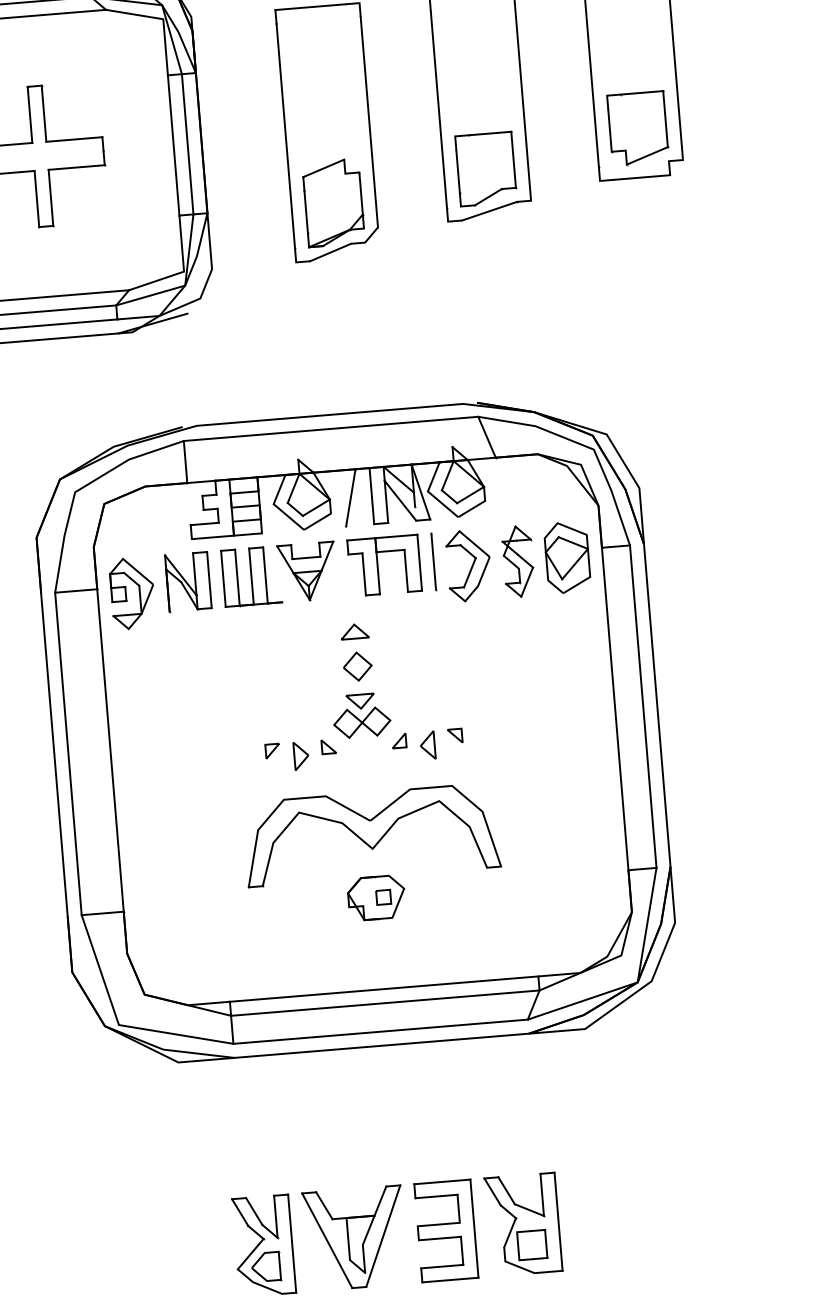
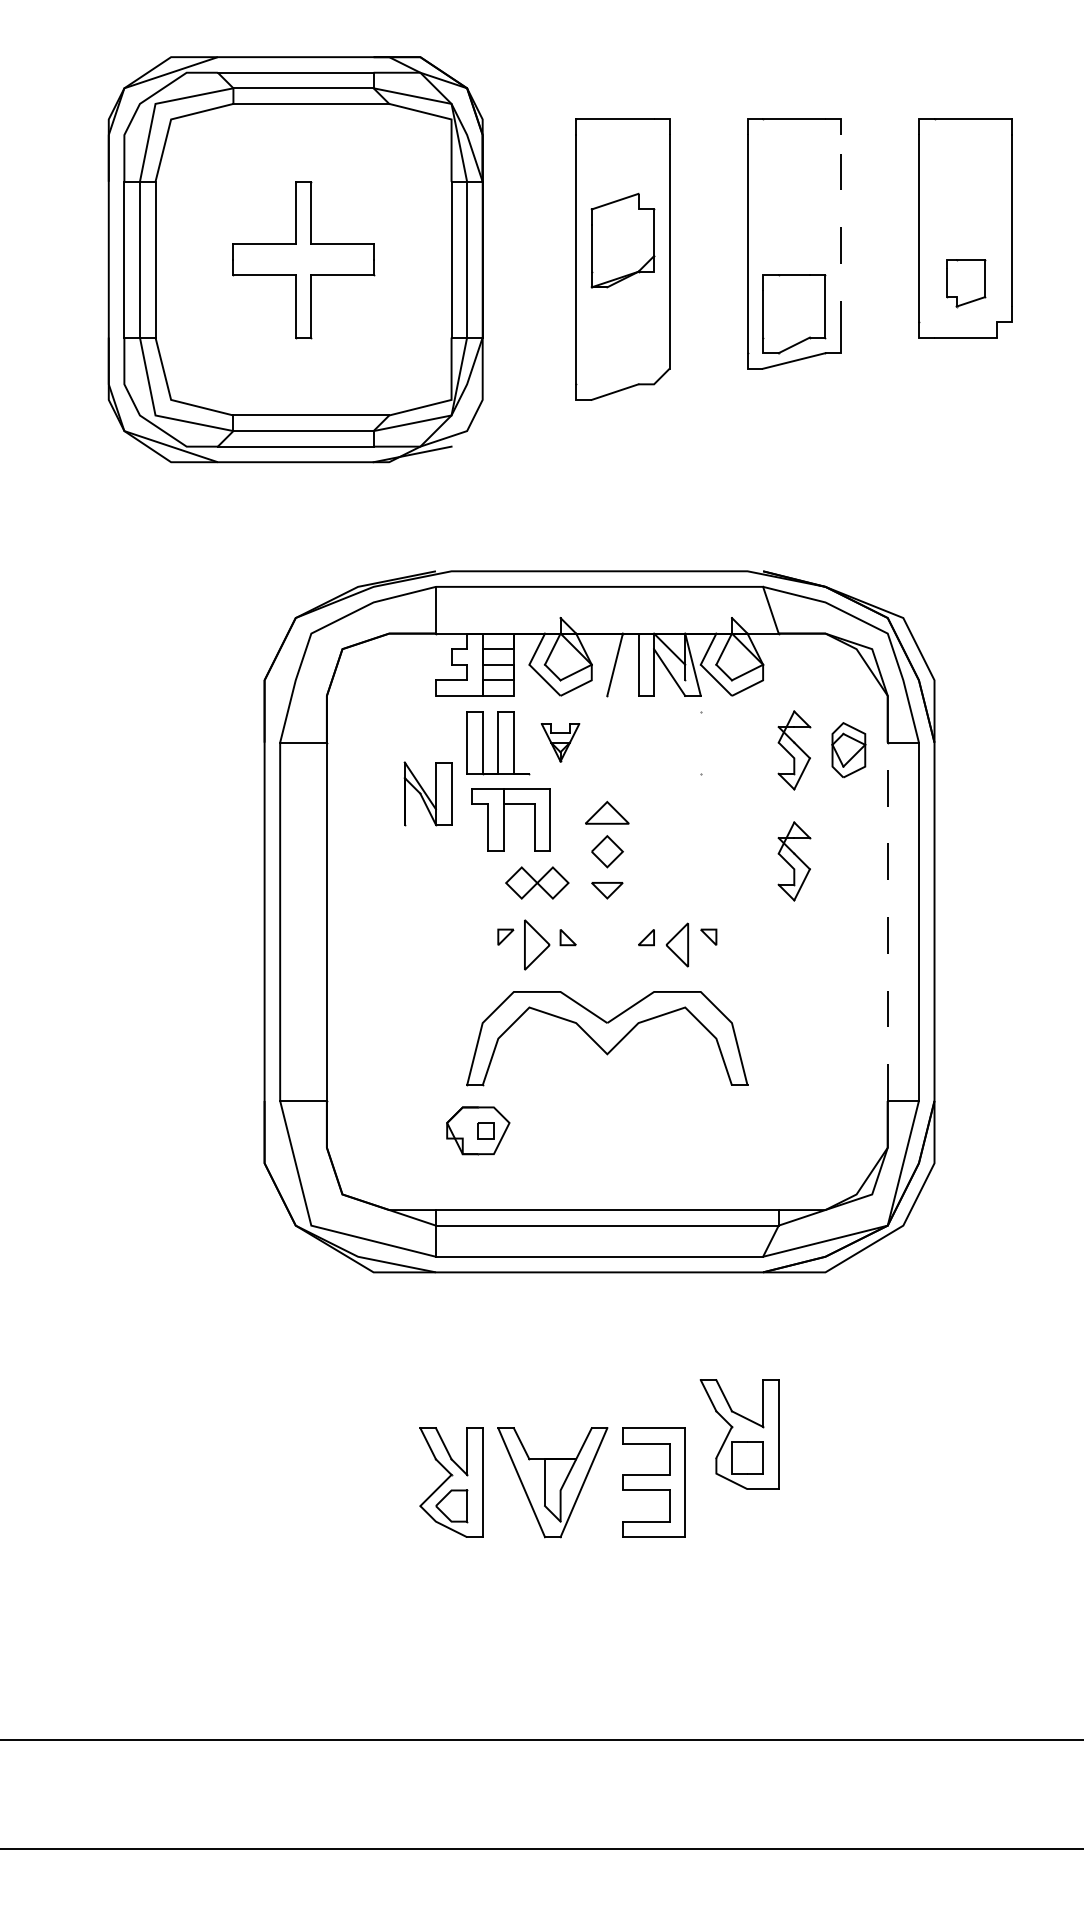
line: (522, 94) -> (841, 235), solid -> dashed
part: (638, 128) -> (966, 283), size x0.6
part: (333, 202) -> (622, 240), moved
part: (567, 556) -> (848, 749), size x0.7
line: (433, 561) -> (700, 742), removed
part: (383, 565) -> (510, 819), moved
part: (469, 565) -> (739, 750), removed
part: (307, 571) -> (560, 742), size x0.6
part: (187, 581) -> (427, 793), moved
part: (126, 593) -> (358, 750), removed
part: (354, 631) -> (607, 812), size x1.4
part: (526, 661) -> (794, 861), added
line: (614, 708) -> (887, 921), solid -> dashed
part: (362, 722) -> (537, 882), moved
part: (427, 745) -> (677, 945), size x1.4
part: (300, 756) -> (536, 945), size x1.6
part: (376, 897) -> (478, 1130), moved
part: (523, 1224) -> (739, 1434), moved

